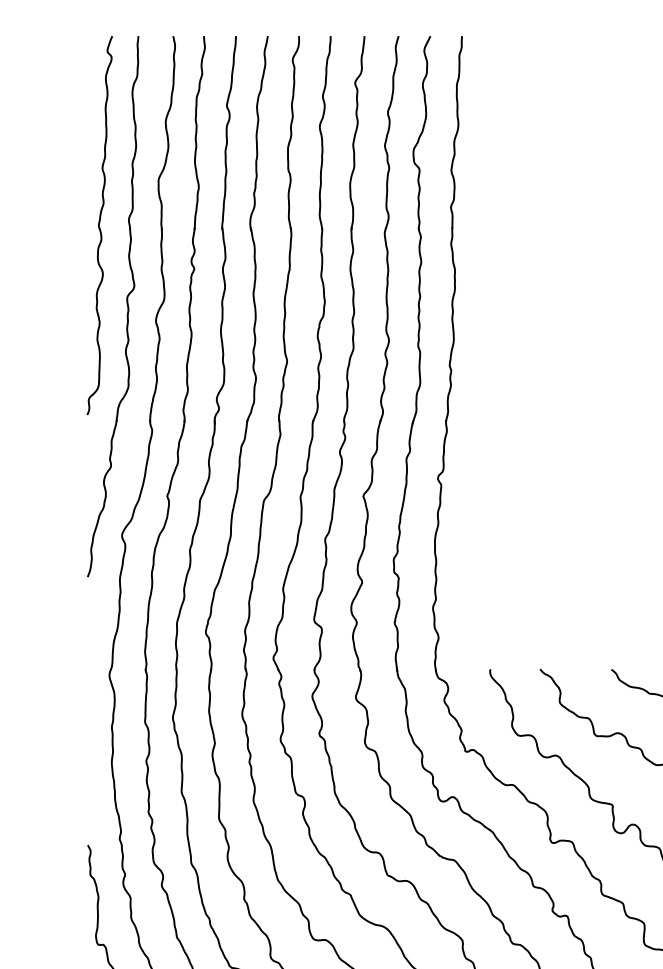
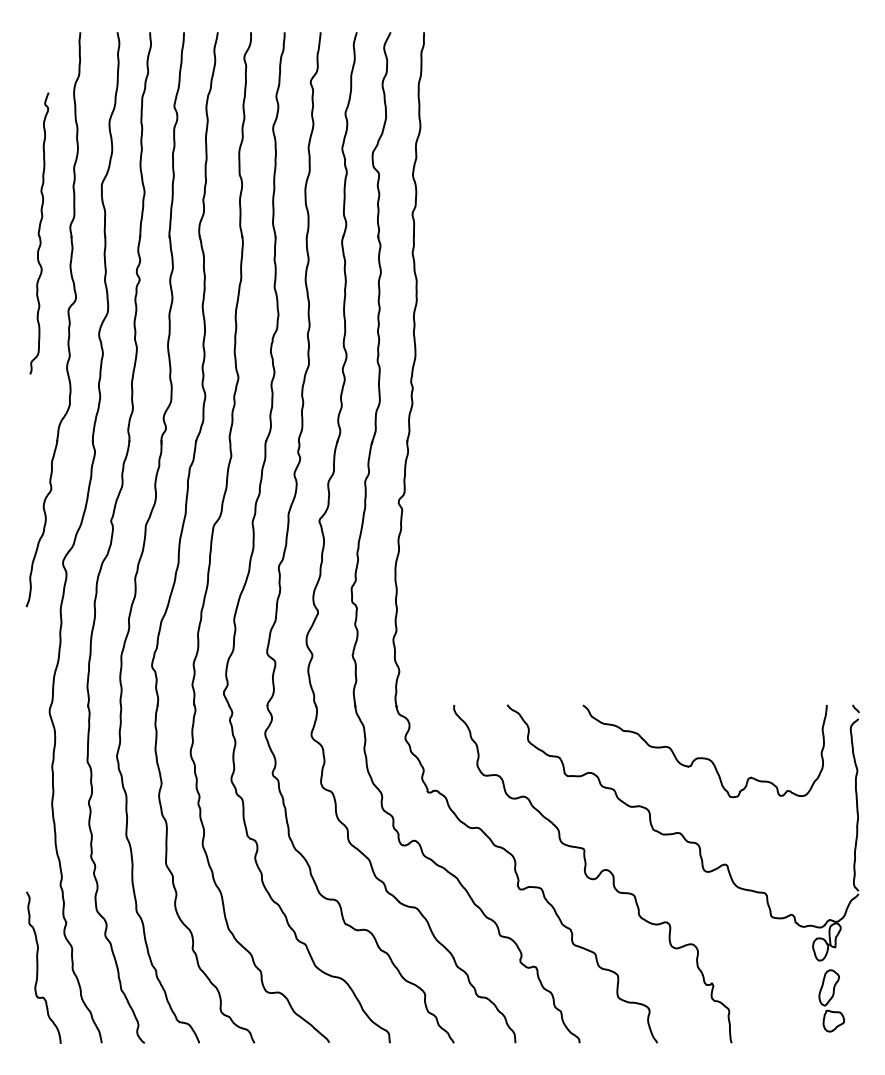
part: (99, 225) -> (39, 233), size x0.7

